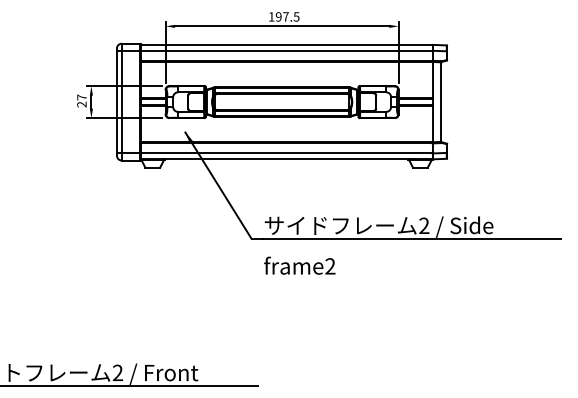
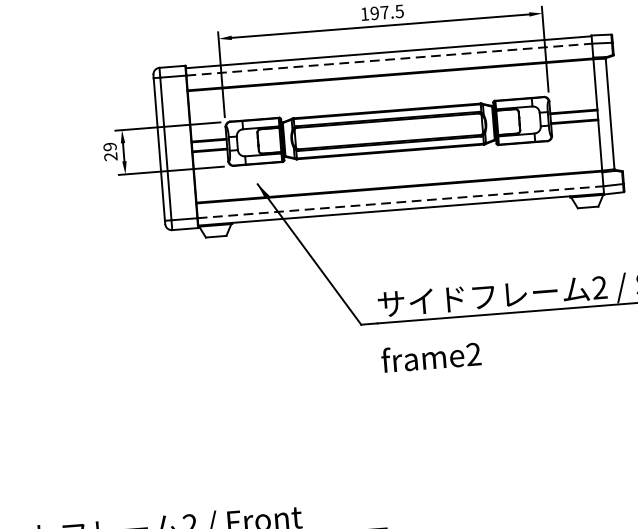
line: (286, 50) -> (389, 59), solid -> dashed
text: (81, 97) -> (109, 146), 27 -> 29
line: (286, 153) -> (400, 202), solid -> dashed

